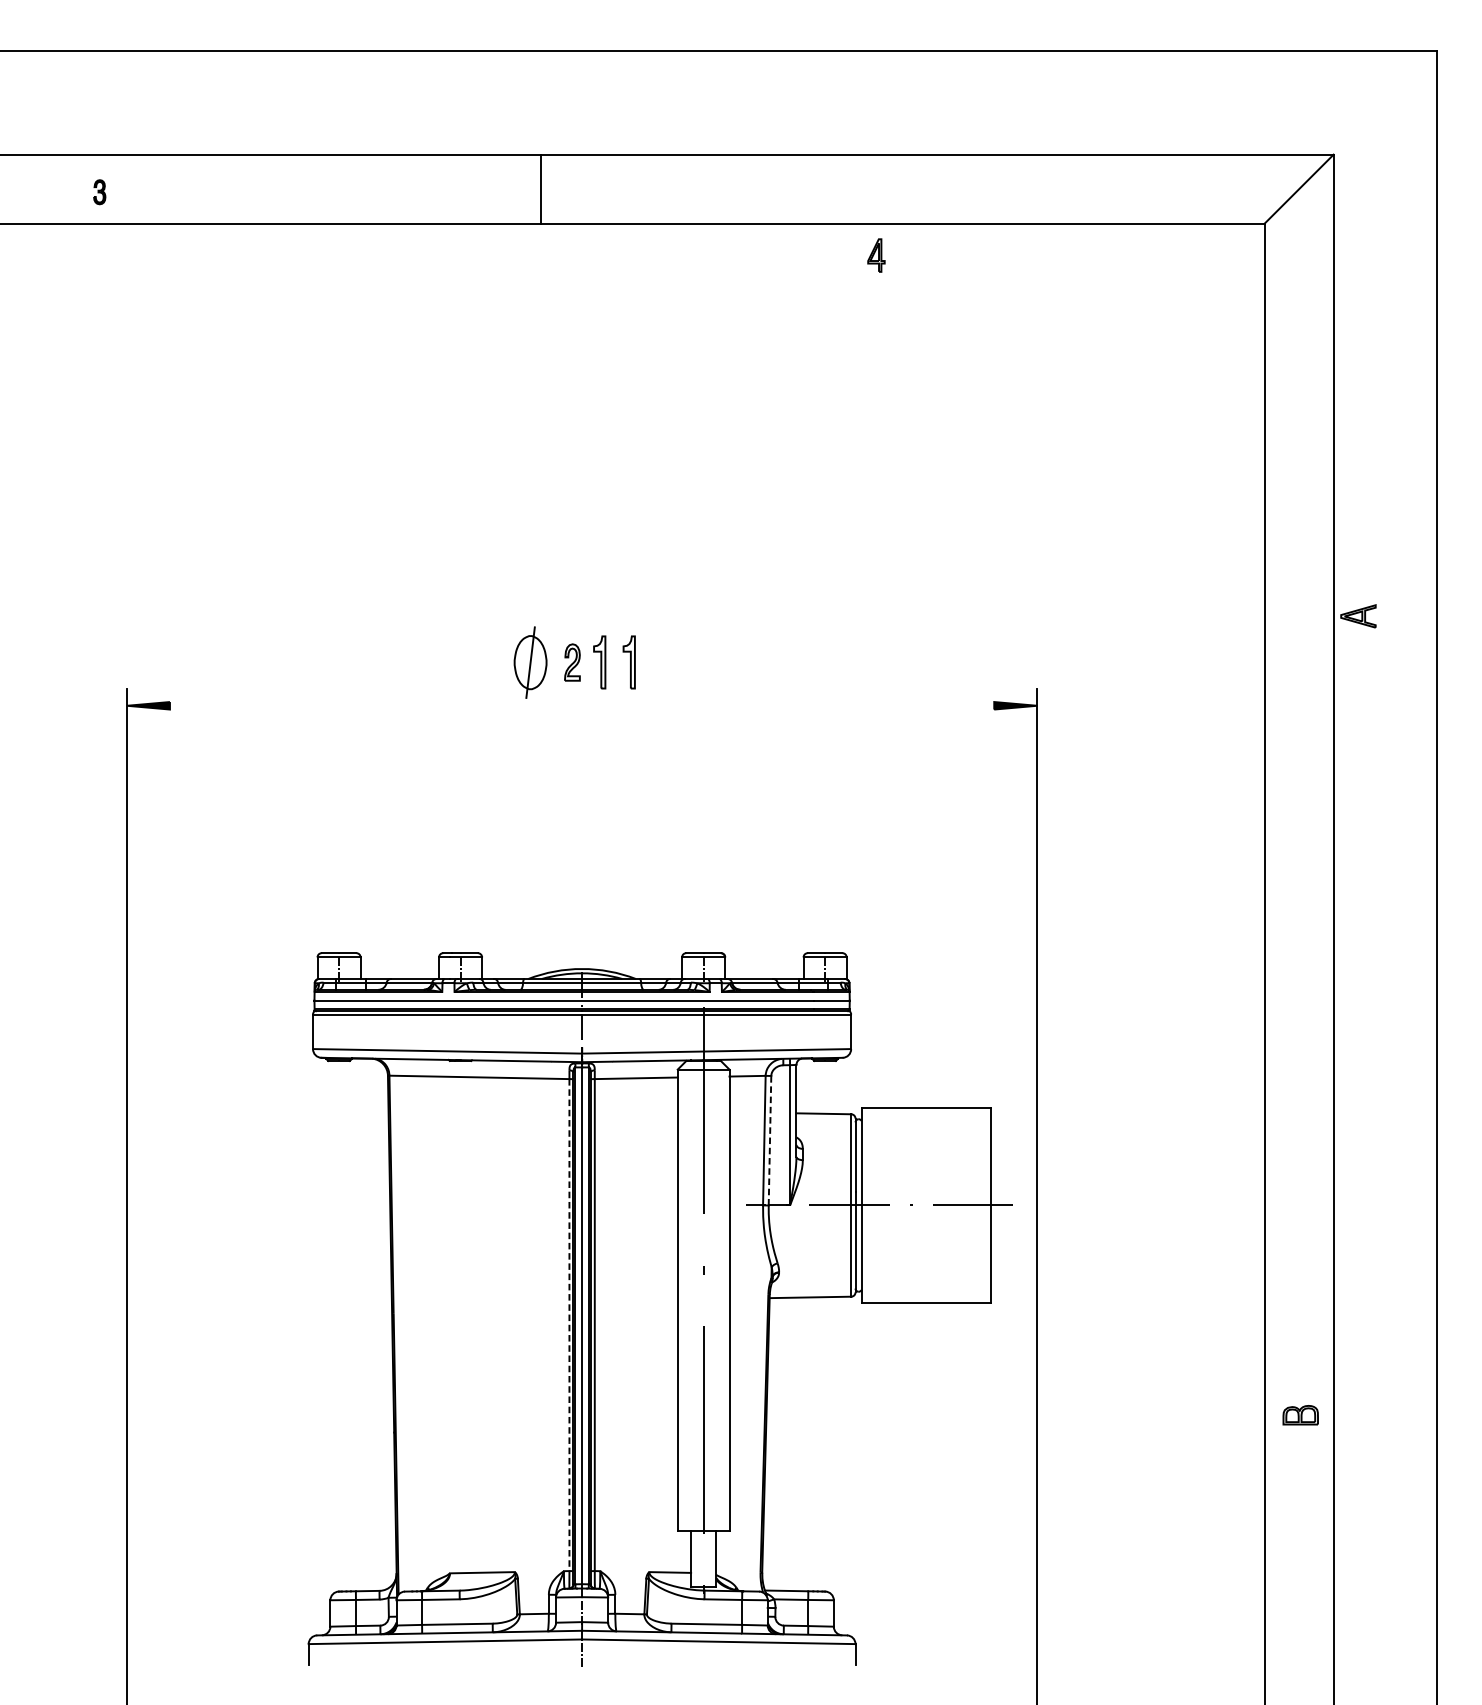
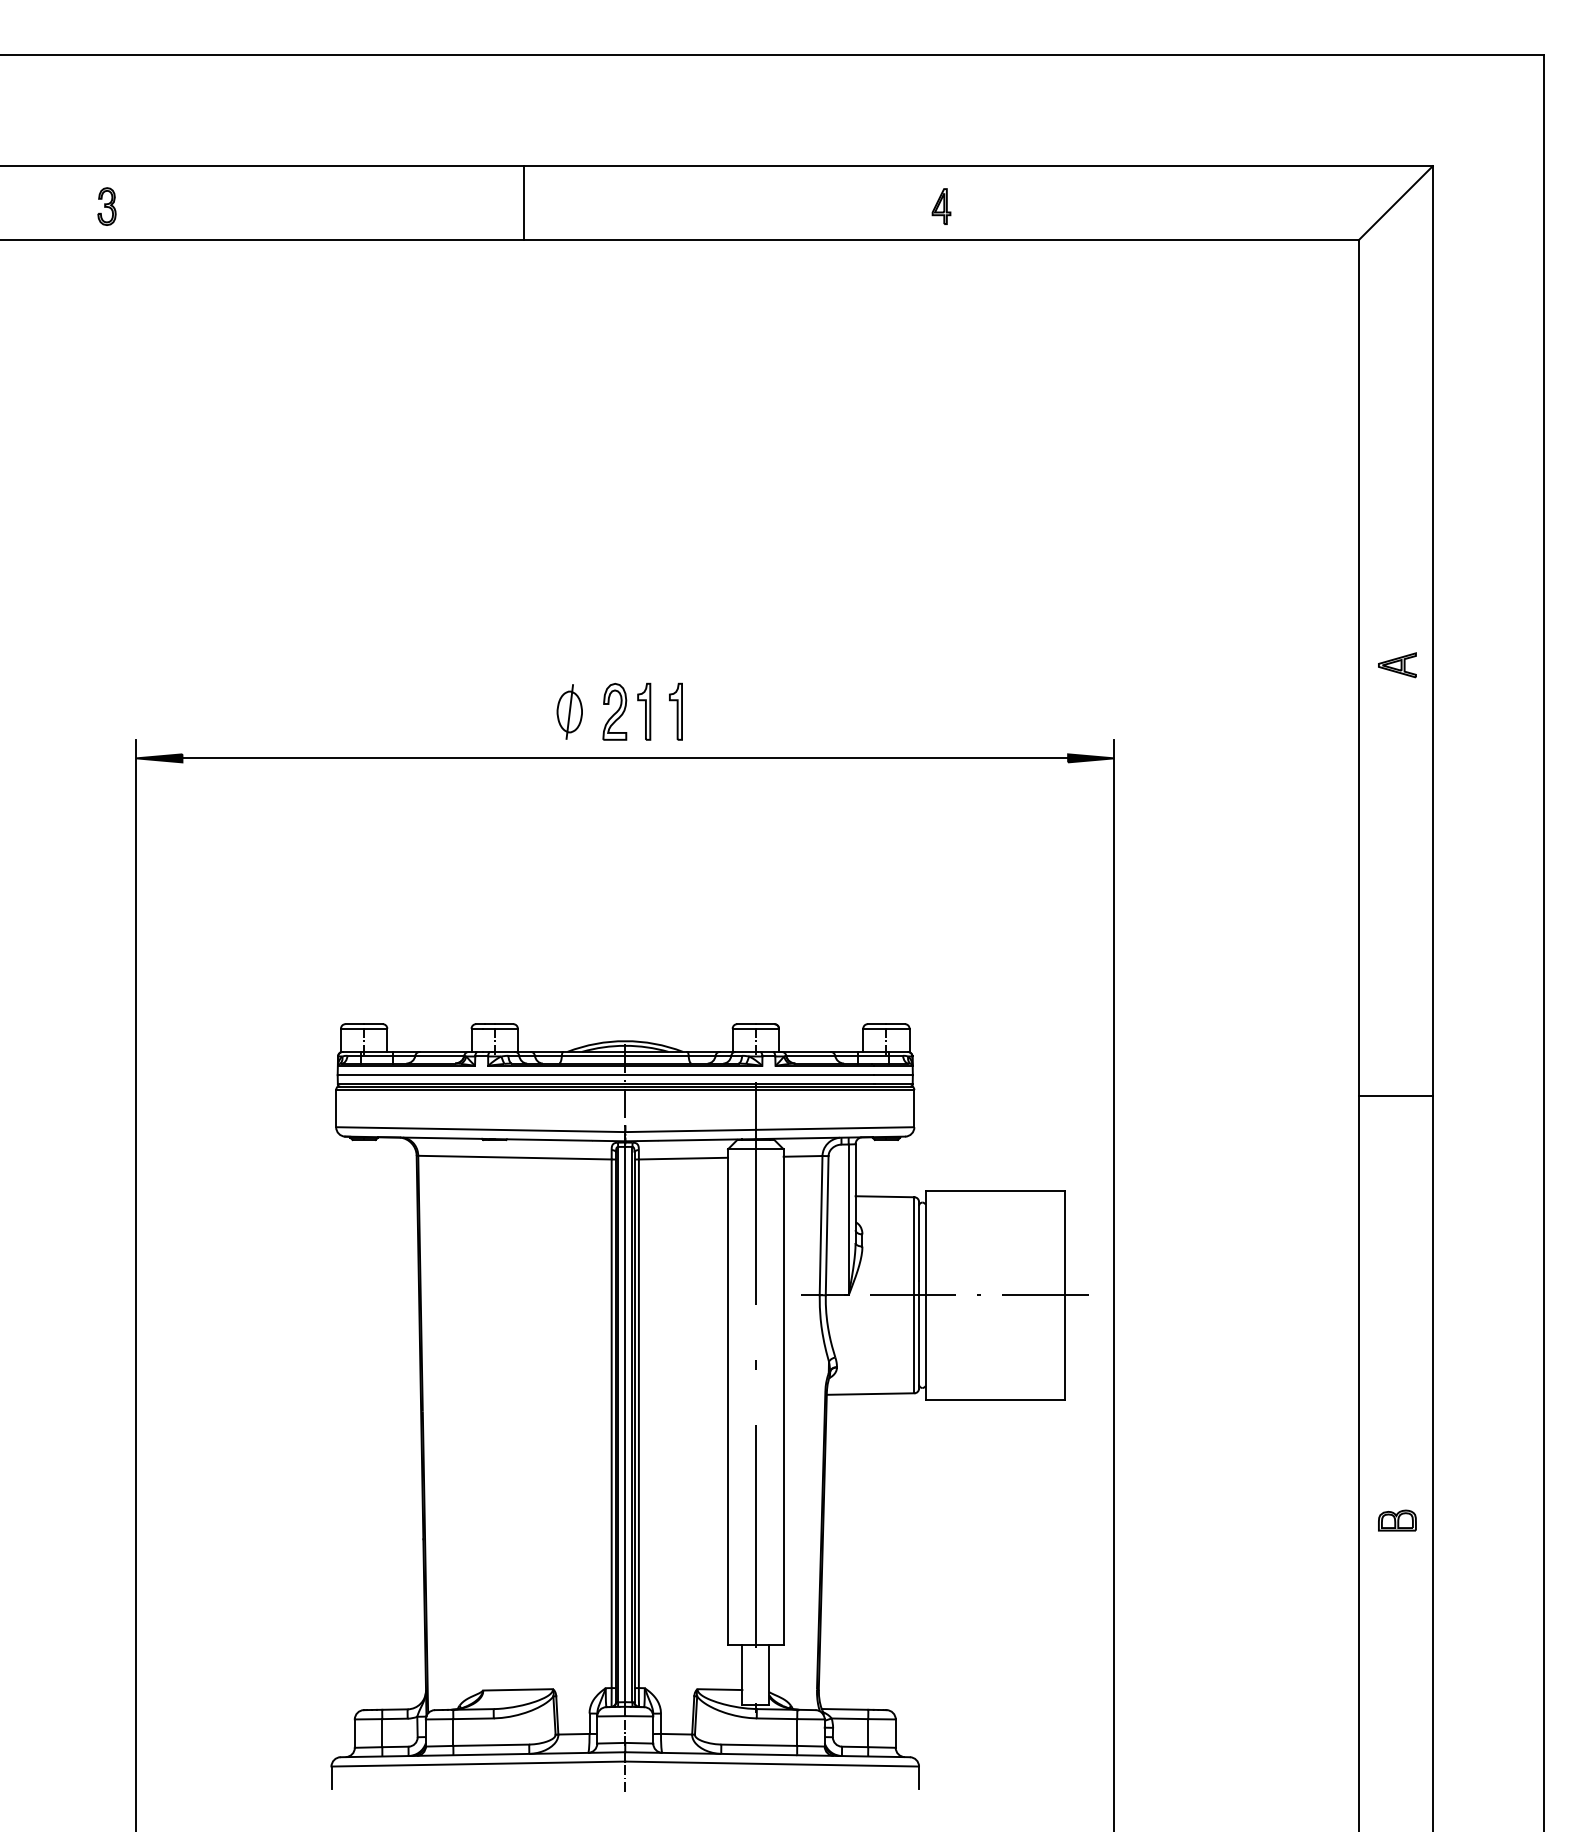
line: (541, 189) -> (524, 203), moved
part: (99, 192) -> (106, 206), size x1.43
part: (876, 255) -> (941, 206), moved
part: (1358, 616) -> (1397, 665), moved
part: (530, 662) -> (569, 711), size x0.71
part: (572, 662) -> (614, 711), size x1.43
line: (582, 705) -> (625, 758), added
line: (1298, 1020) -> (1395, 1096), added
line: (770, 1140) -> (827, 1225), dashed -> solid
line: (569, 1325) -> (611, 1424), dashed -> solid

